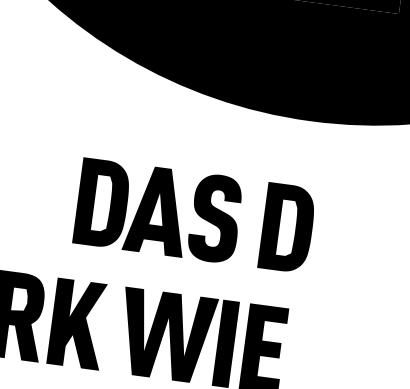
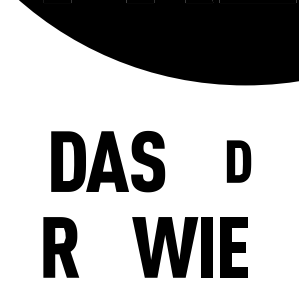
part: (159, 210) -> (108, 161), moved
part: (286, 227) -> (238, 161), size x0.7
fill: (77, 324) -> (102, 247), removed

